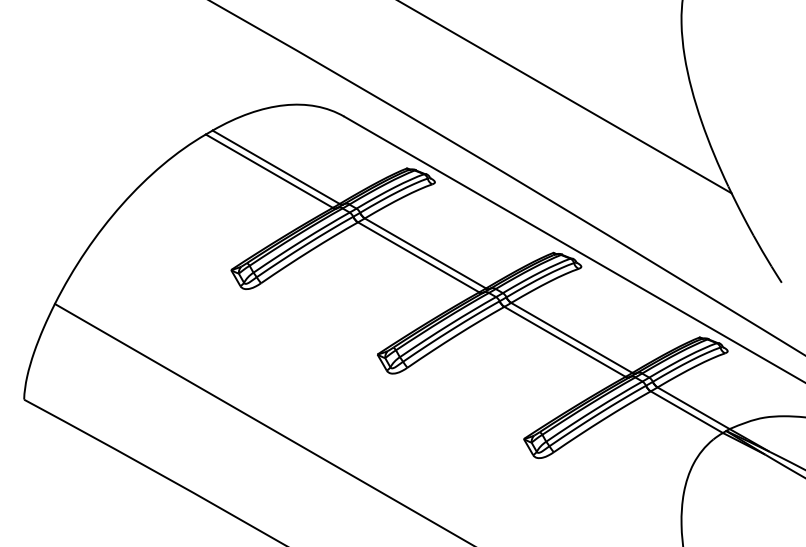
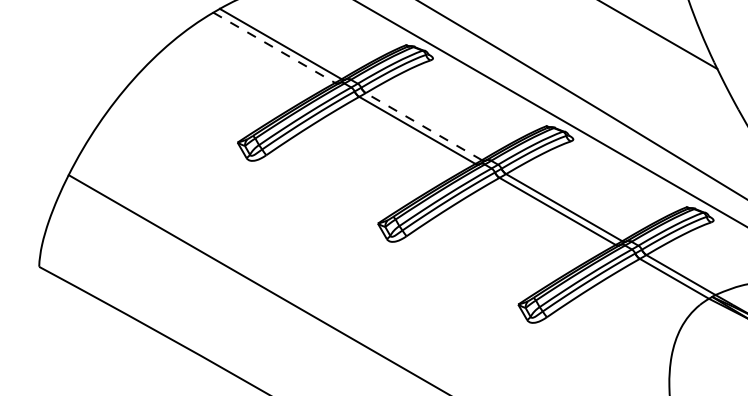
line: (269, 171) -> (274, 48), solid -> dashed
line: (425, 253) -> (423, 126), solid -> dashed

